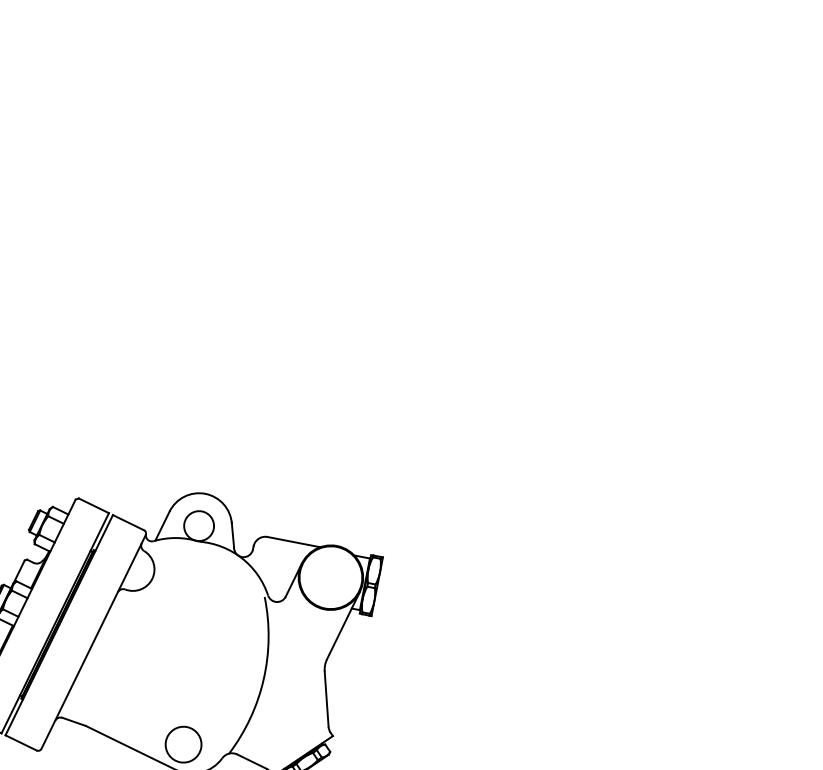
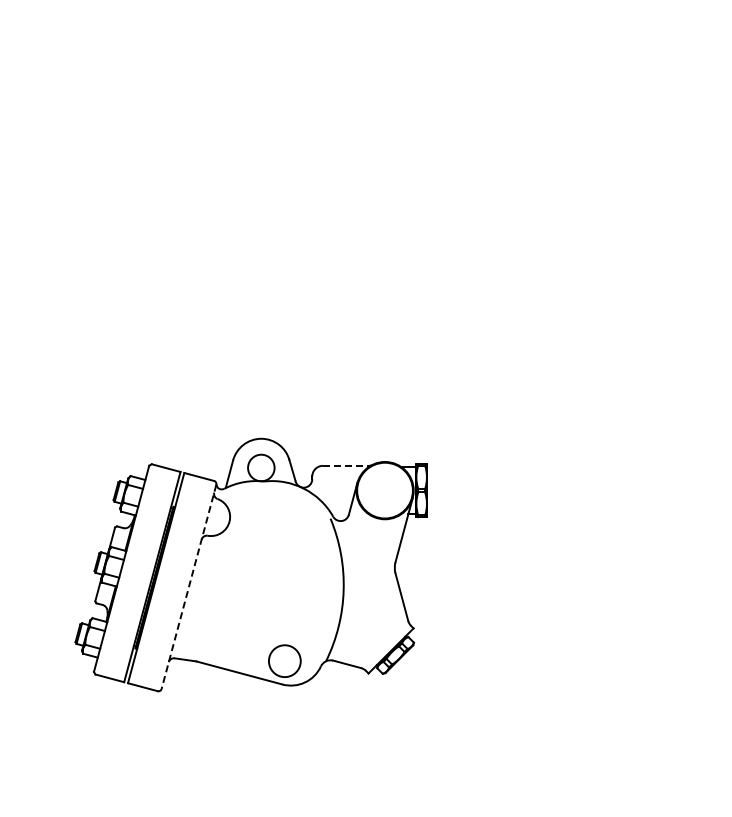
line: (293, 541) -> (346, 465), solid -> dashed
line: (93, 641) -> (188, 586), solid -> dashed

